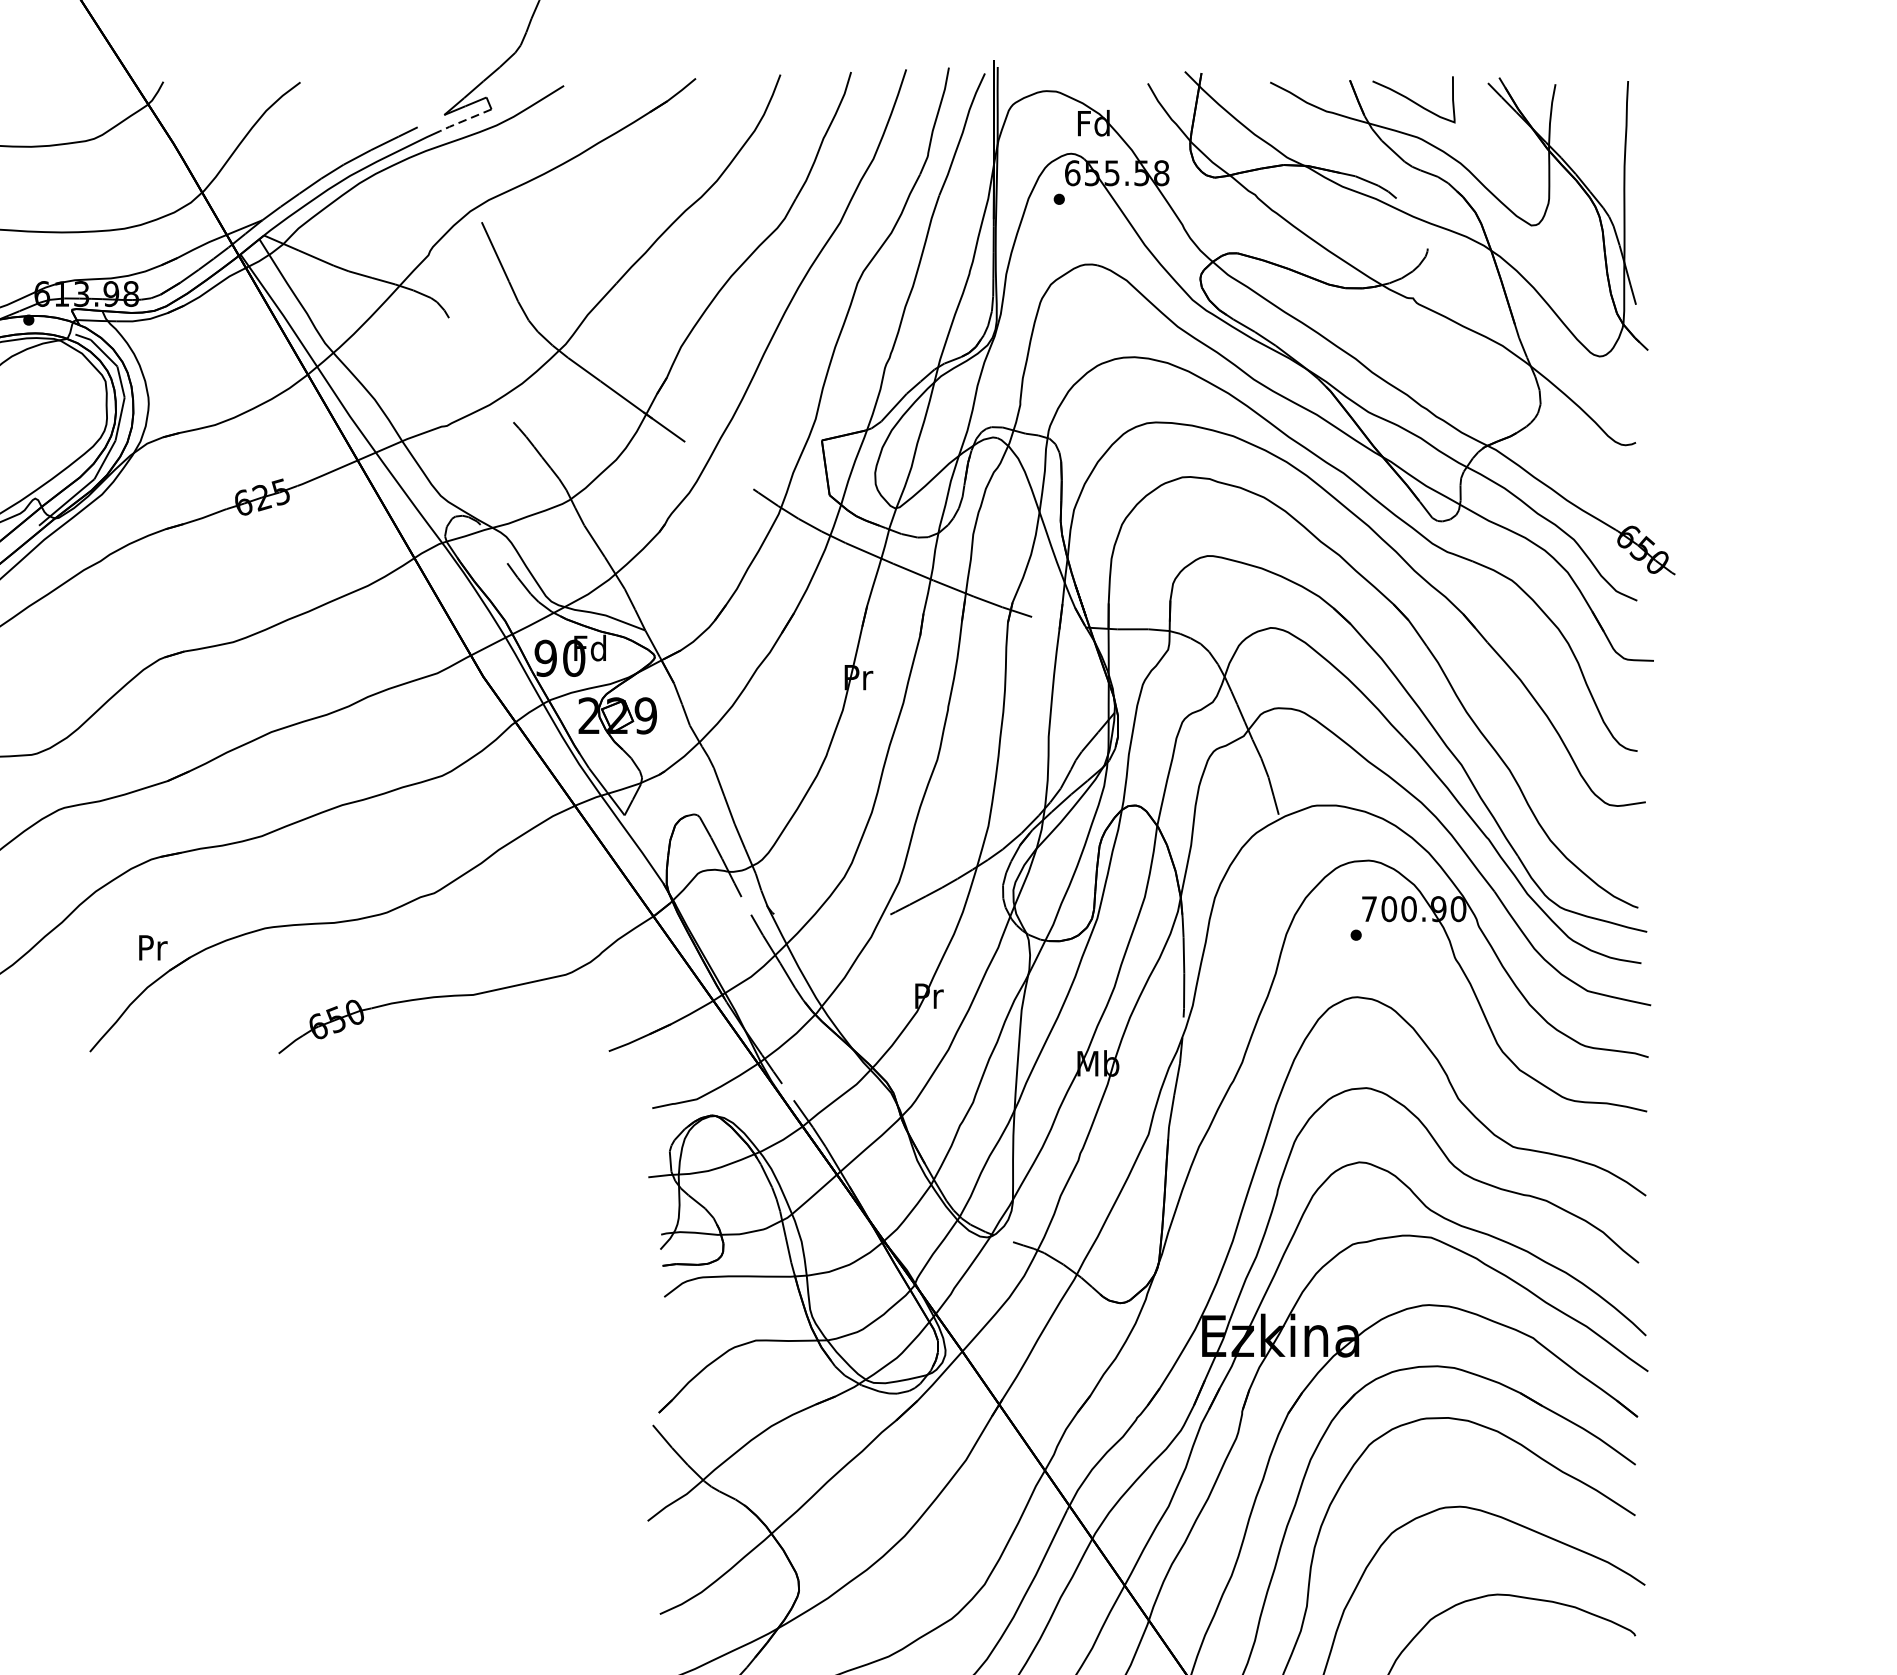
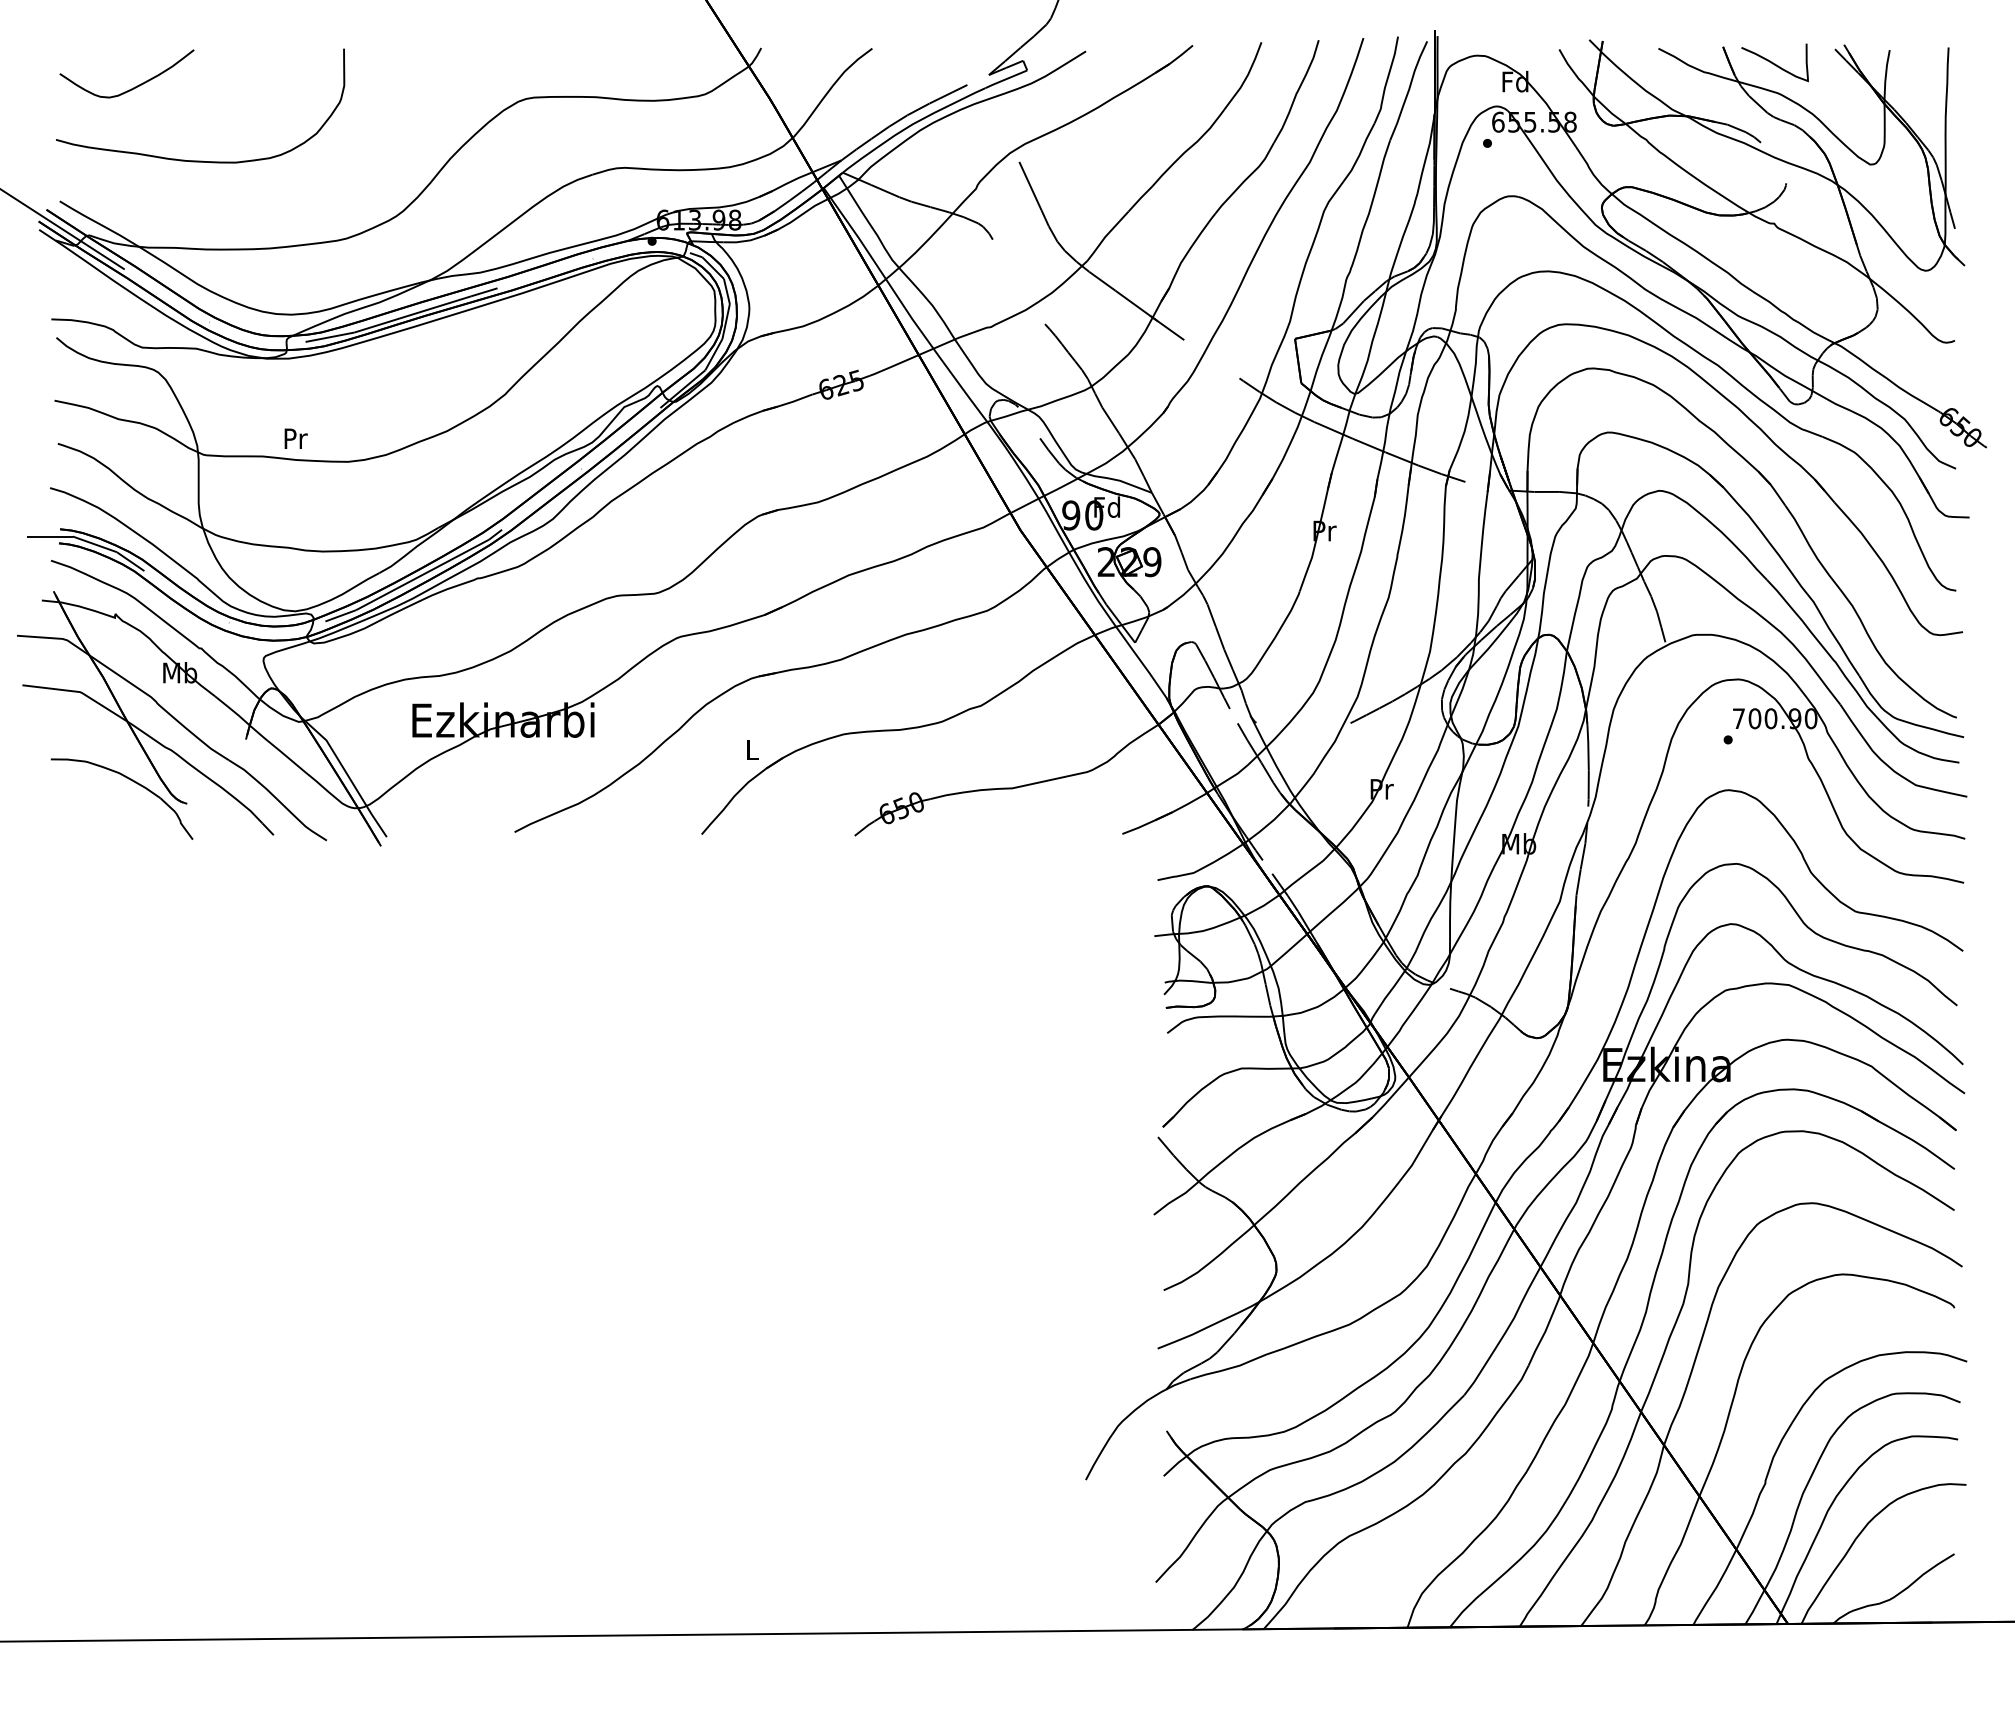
line: (464, 120) -> (1005, 79), dashed -> solid
text: (152, 948) -> (752, 750), Pr -> L

